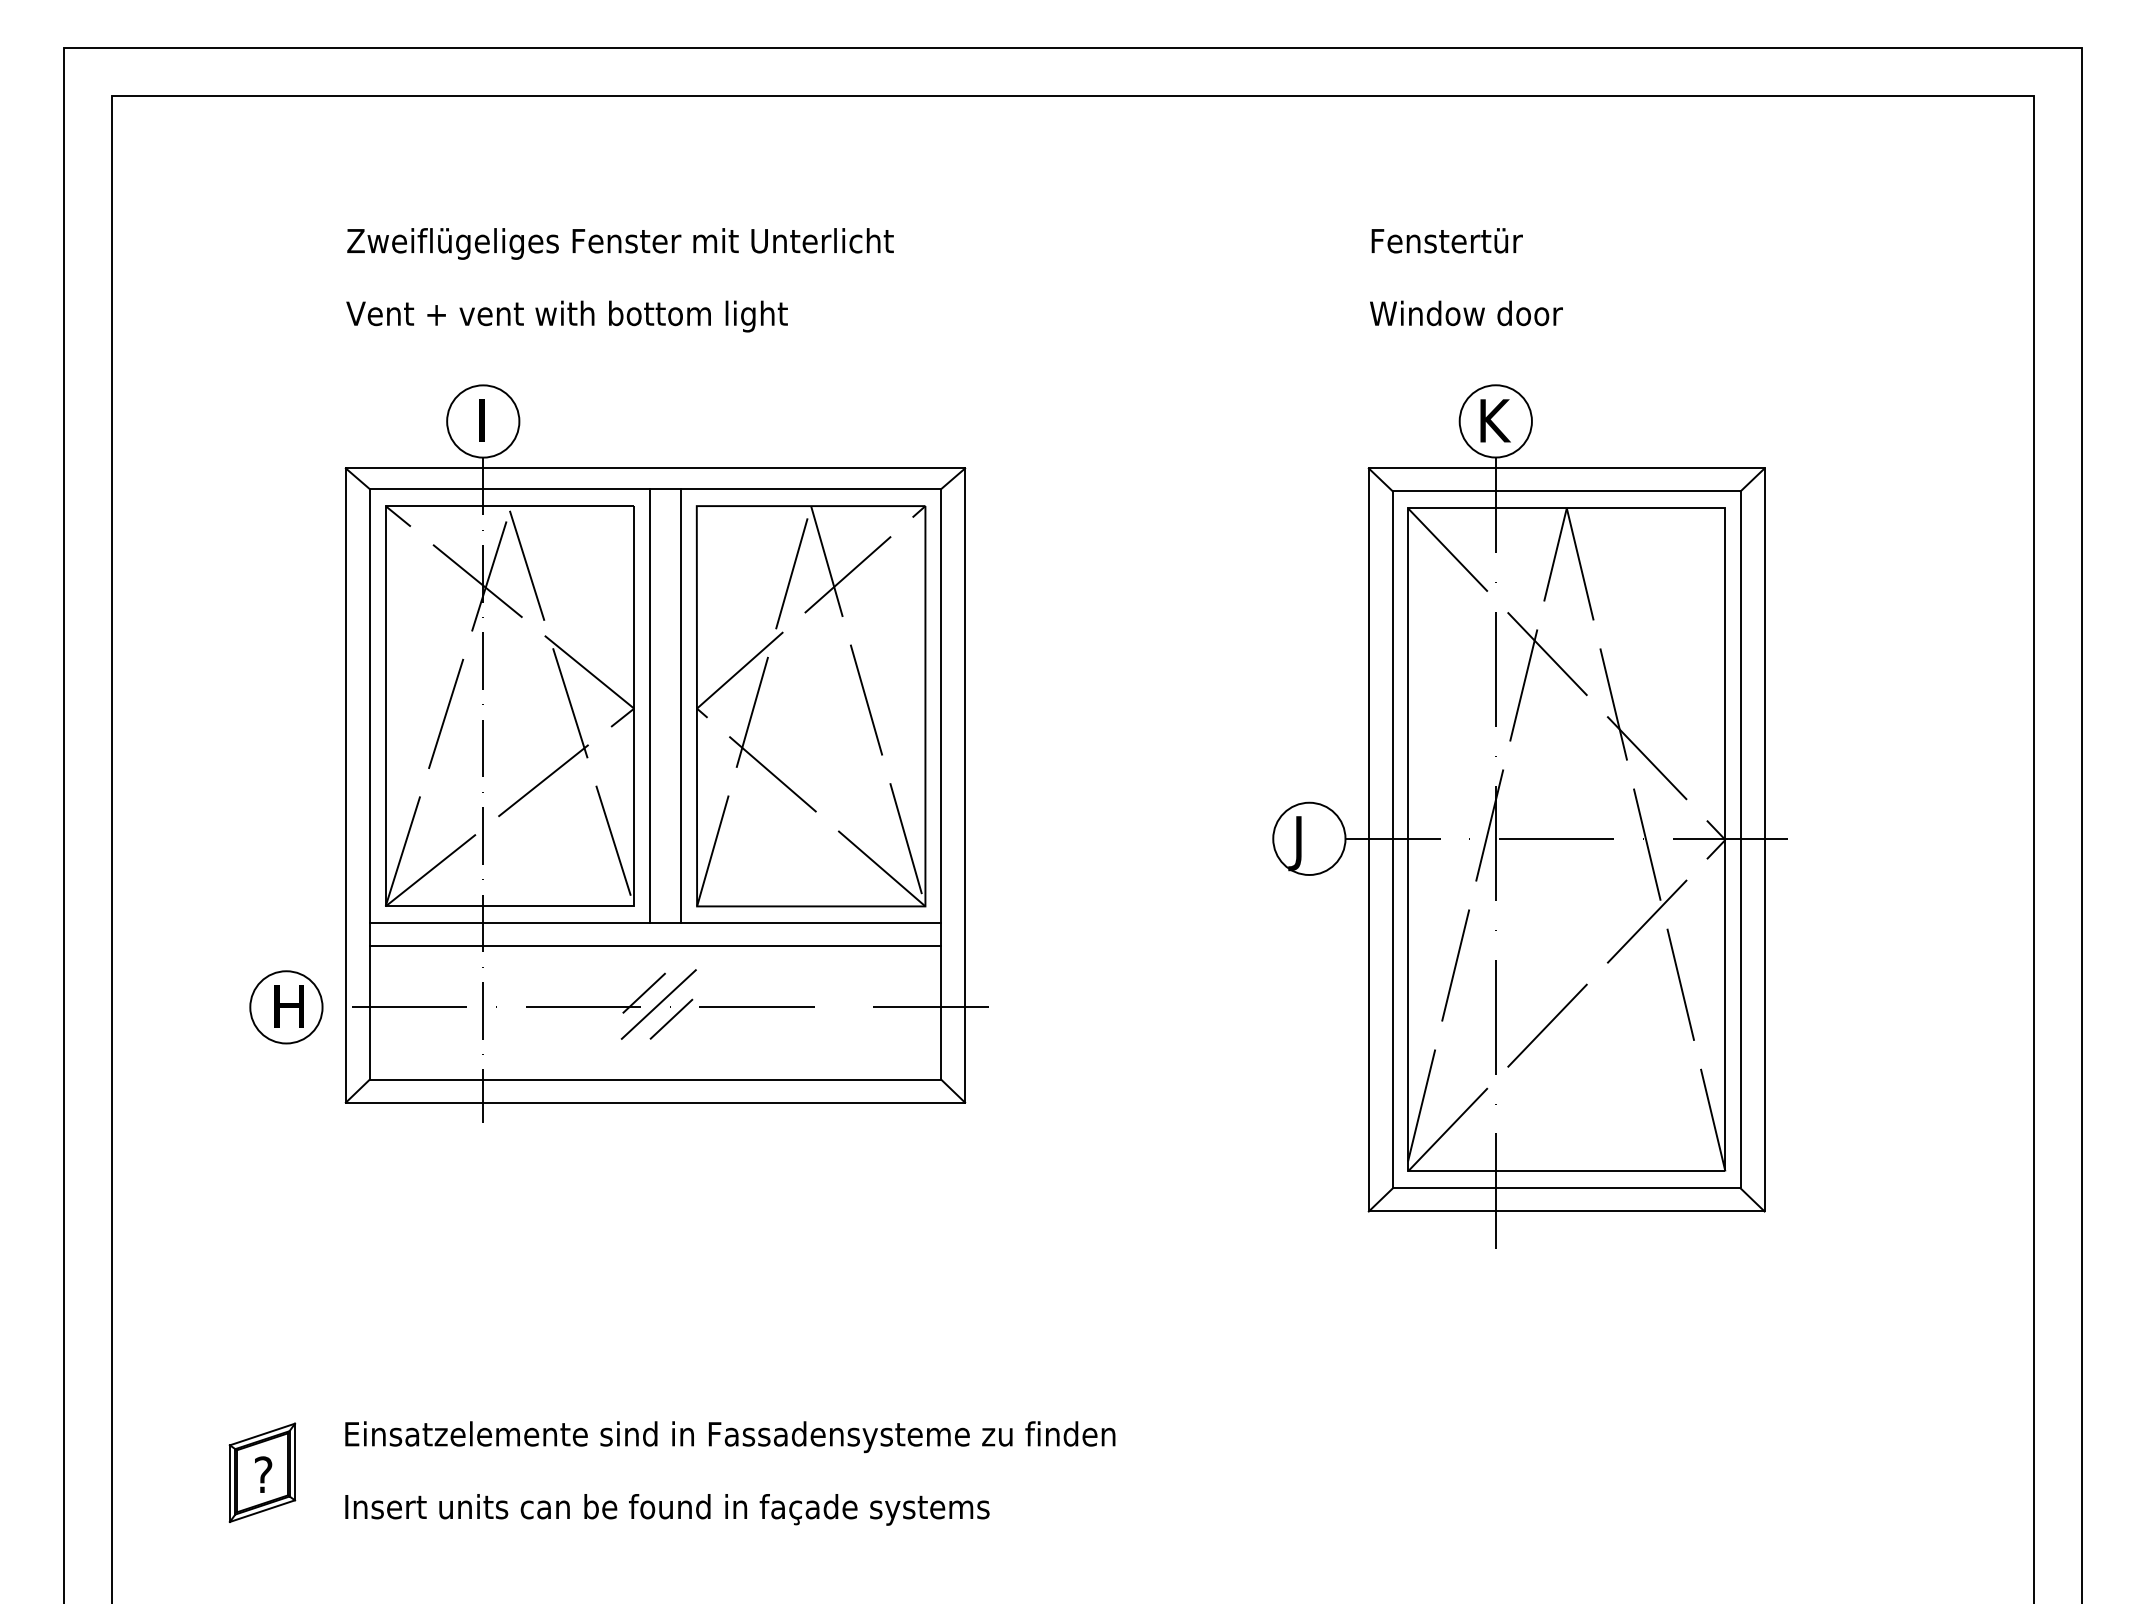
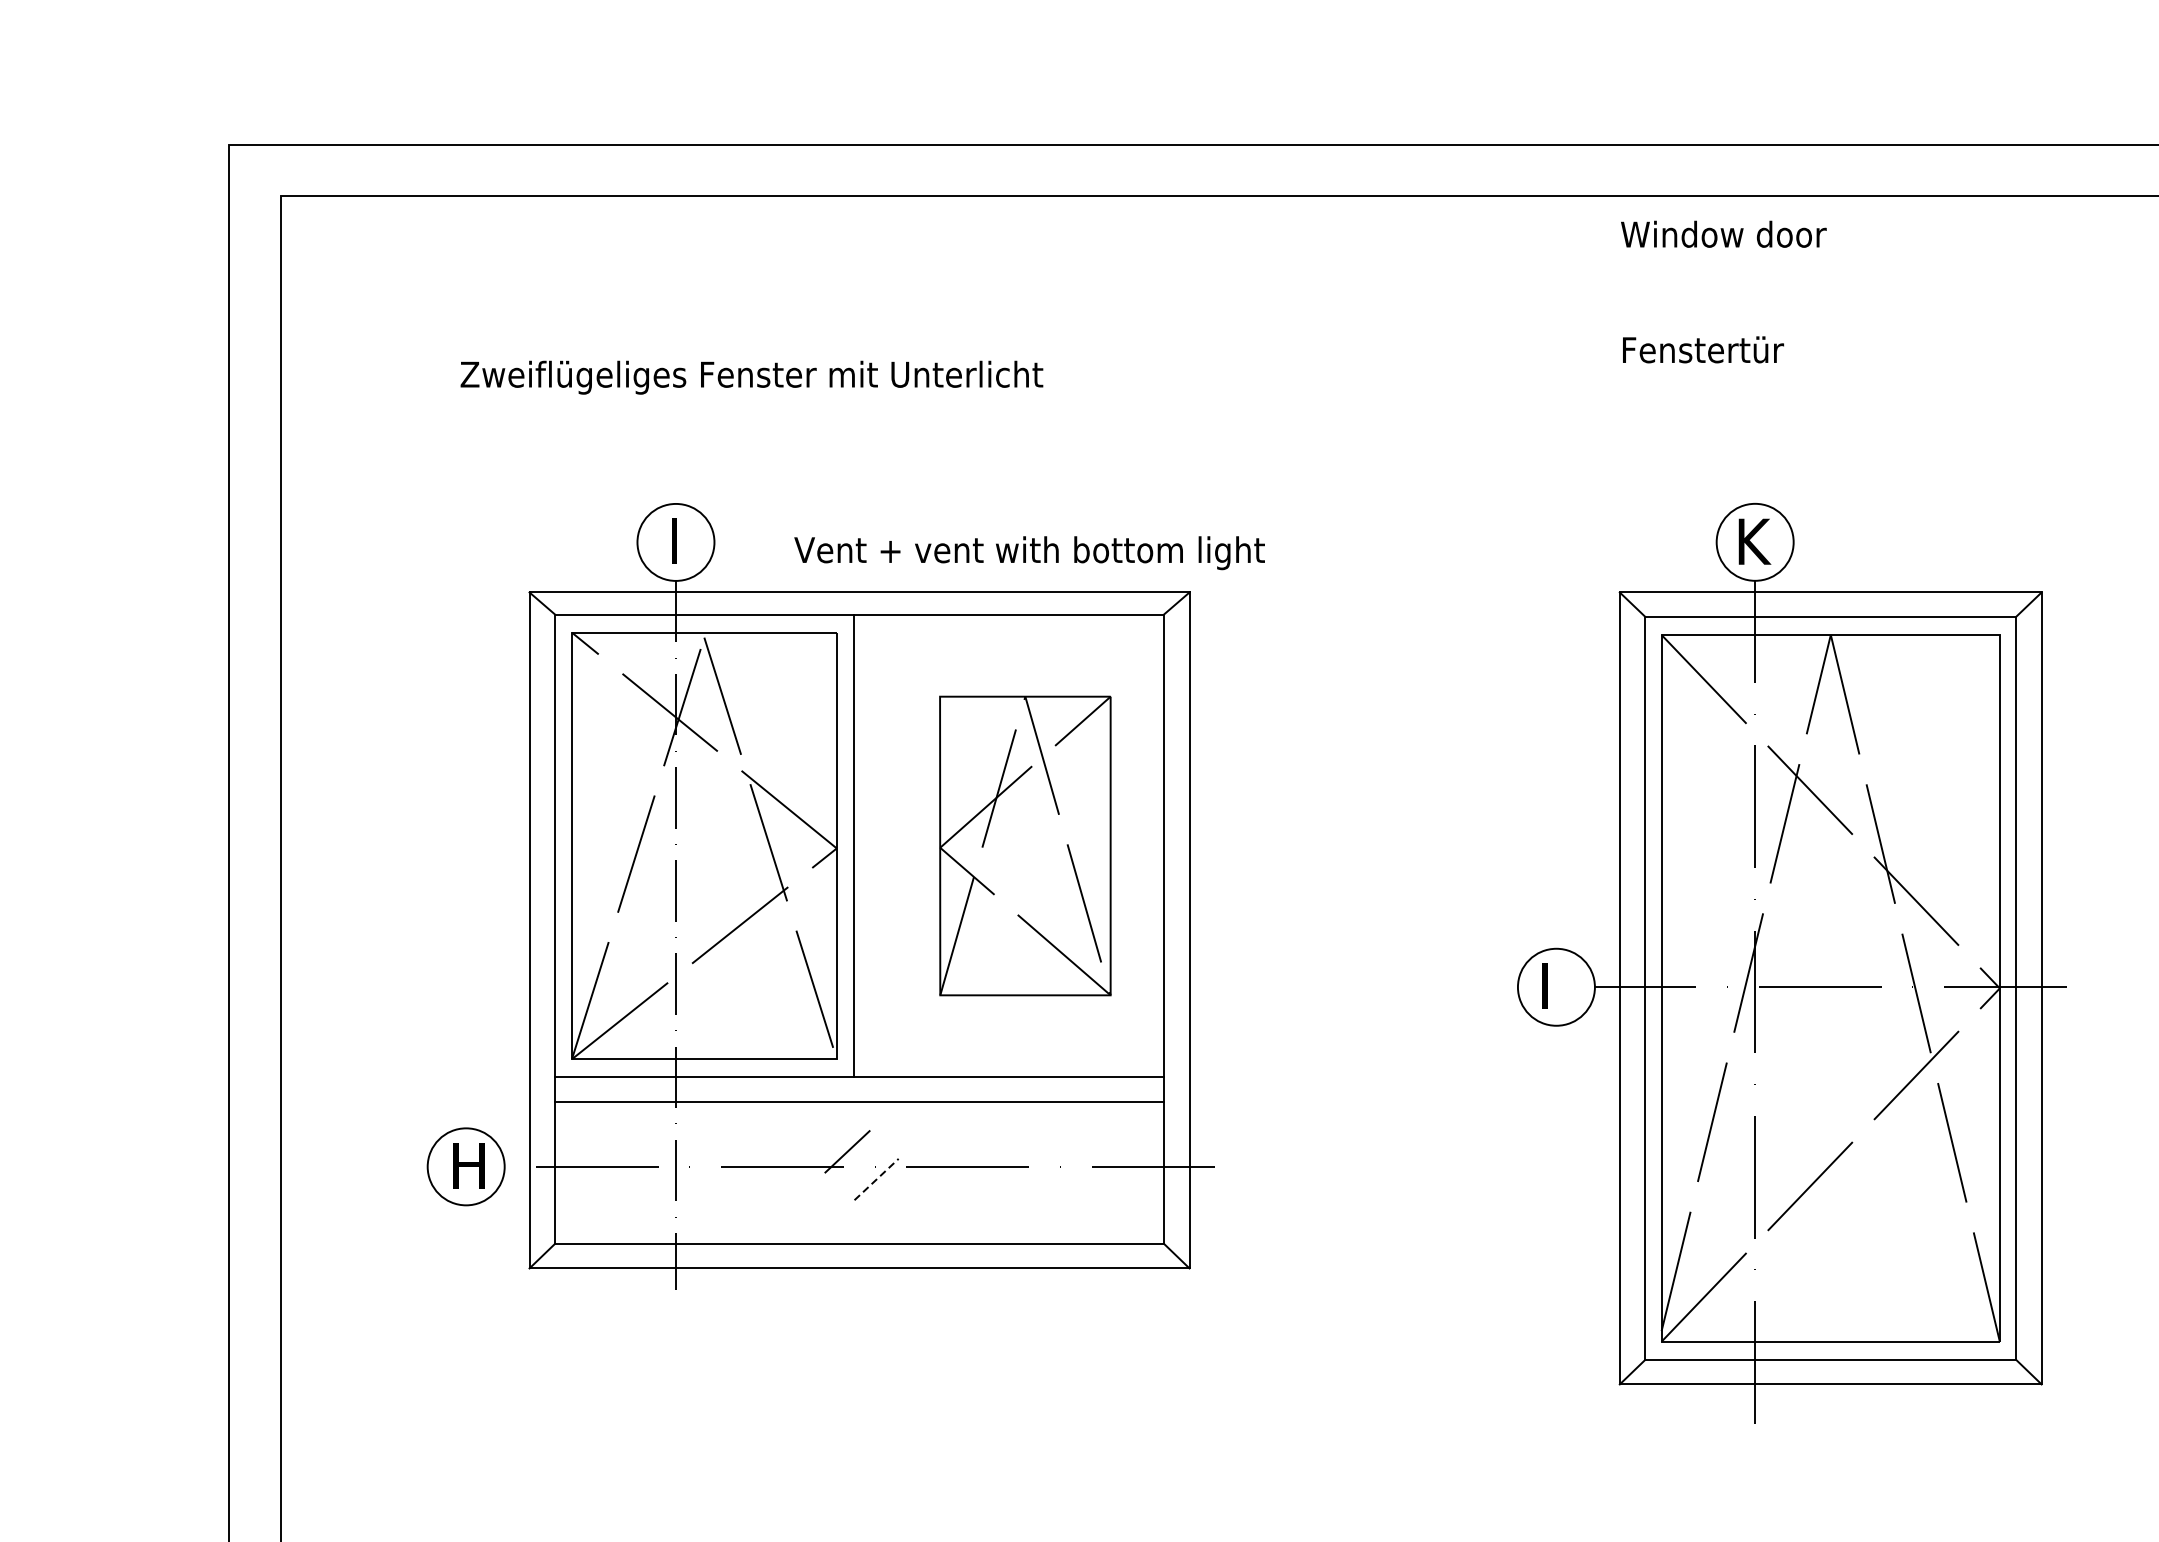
text: (620, 243) -> (751, 377), moved
text: (1466, 313) -> (1723, 234), moved
text: (566, 316) -> (1029, 553), moved
line: (681, 705) -> (887, 845), removed
part: (810, 706) -> (1024, 846), size x0.7
text: (1294, 843) -> (1540, 992), J -> I
line: (658, 1004) -> (862, 1163), removed
line: (671, 1018) -> (876, 1178), solid -> dashed

